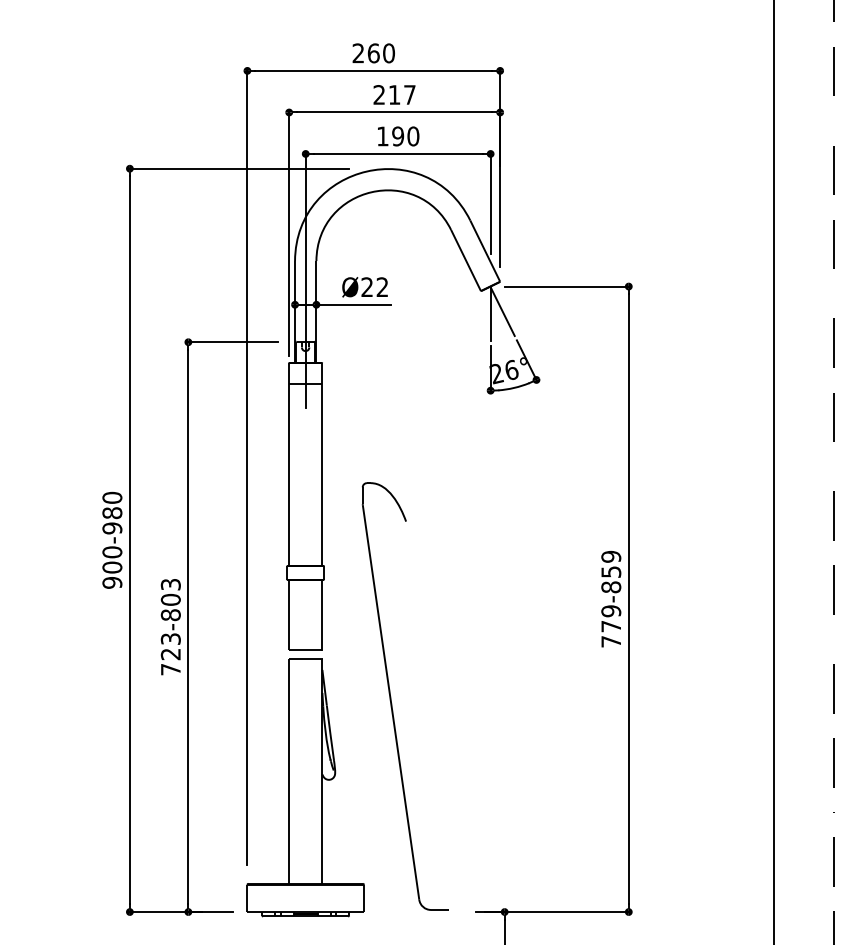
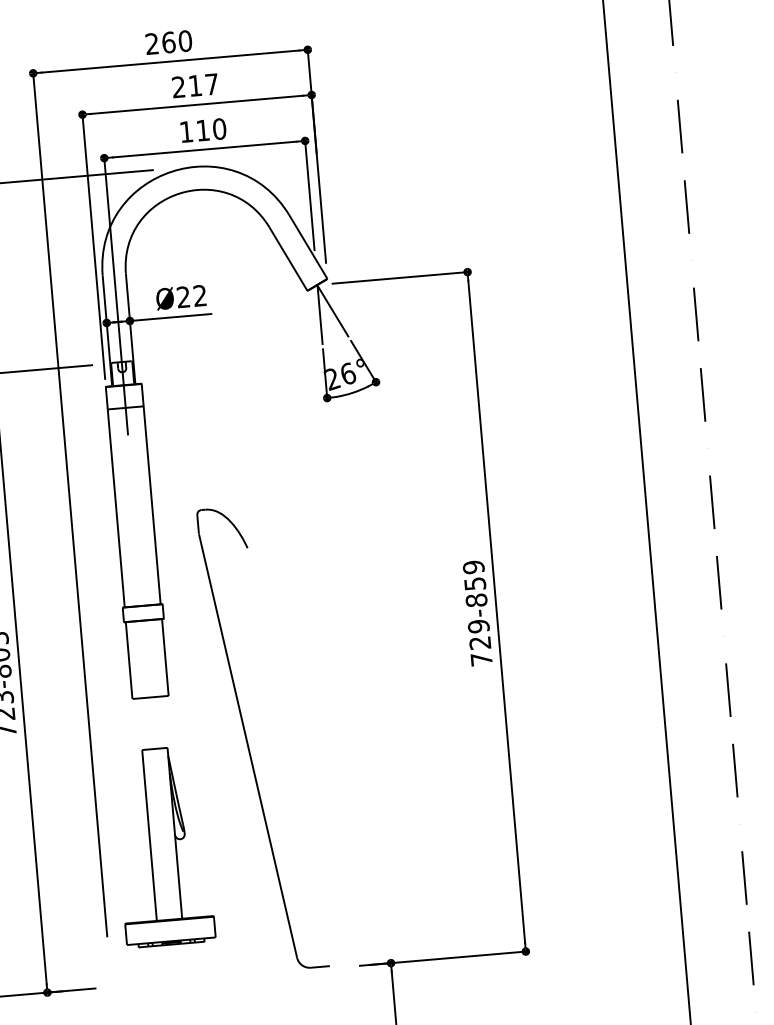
text: (398, 136) -> (203, 130), 190 -> 110
text: (610, 626) -> (479, 643), 779-859 -> 729-859
part: (305, 787) -> (163, 846), size x0.7

